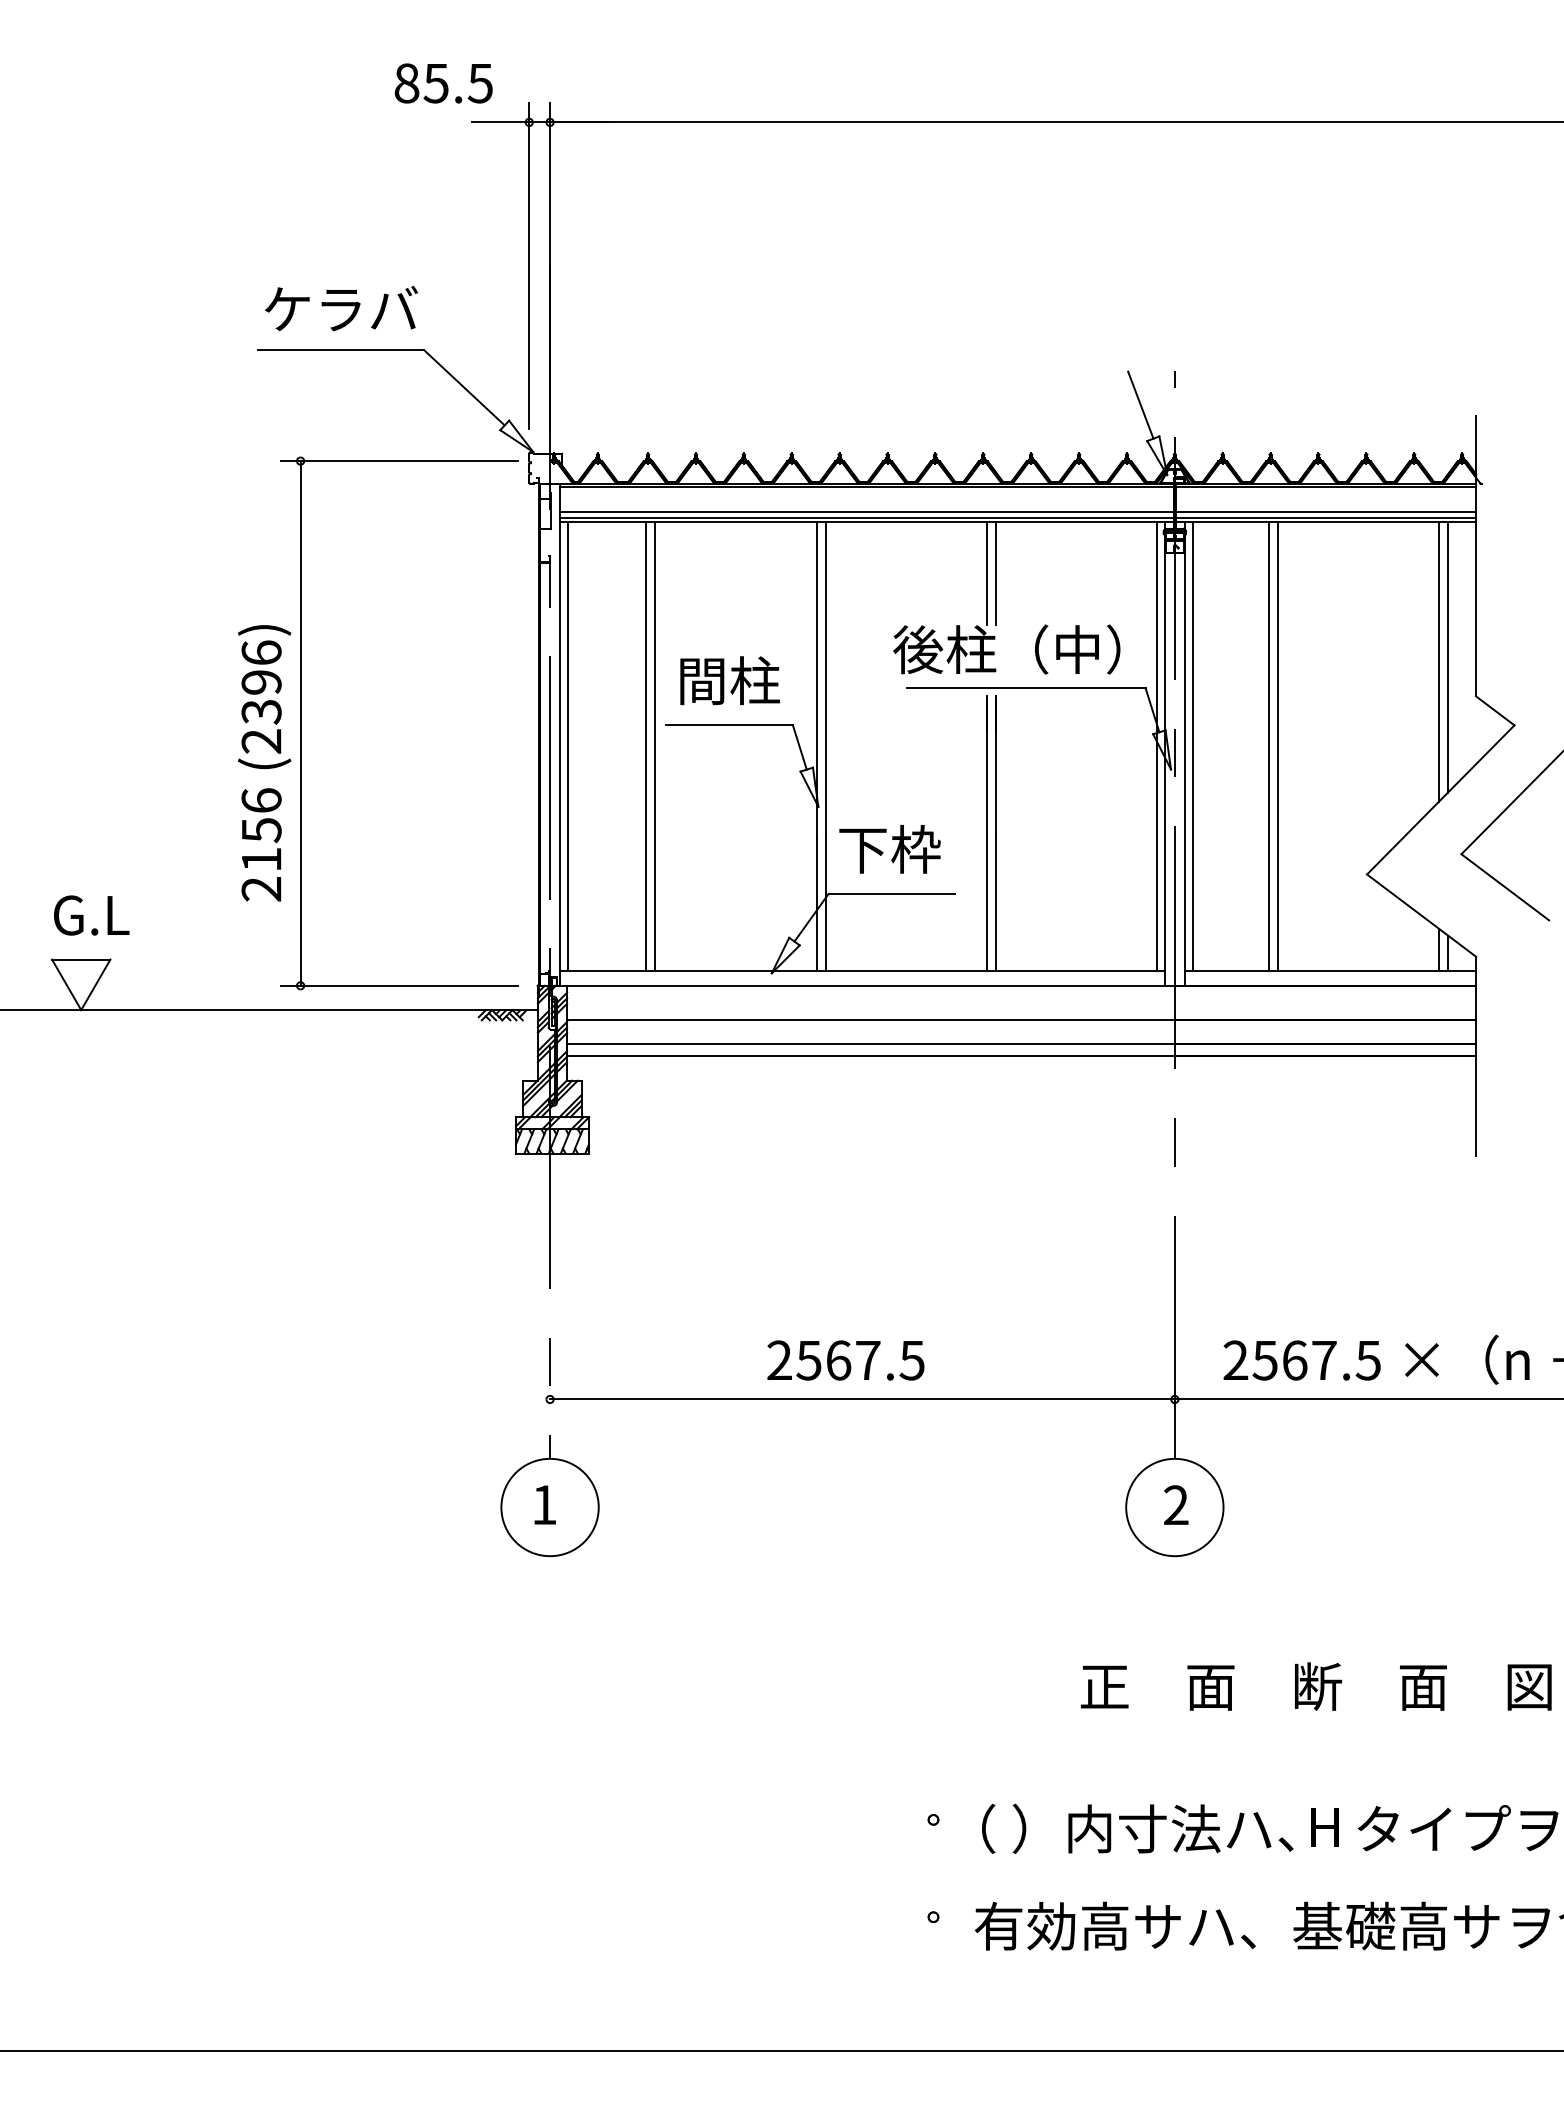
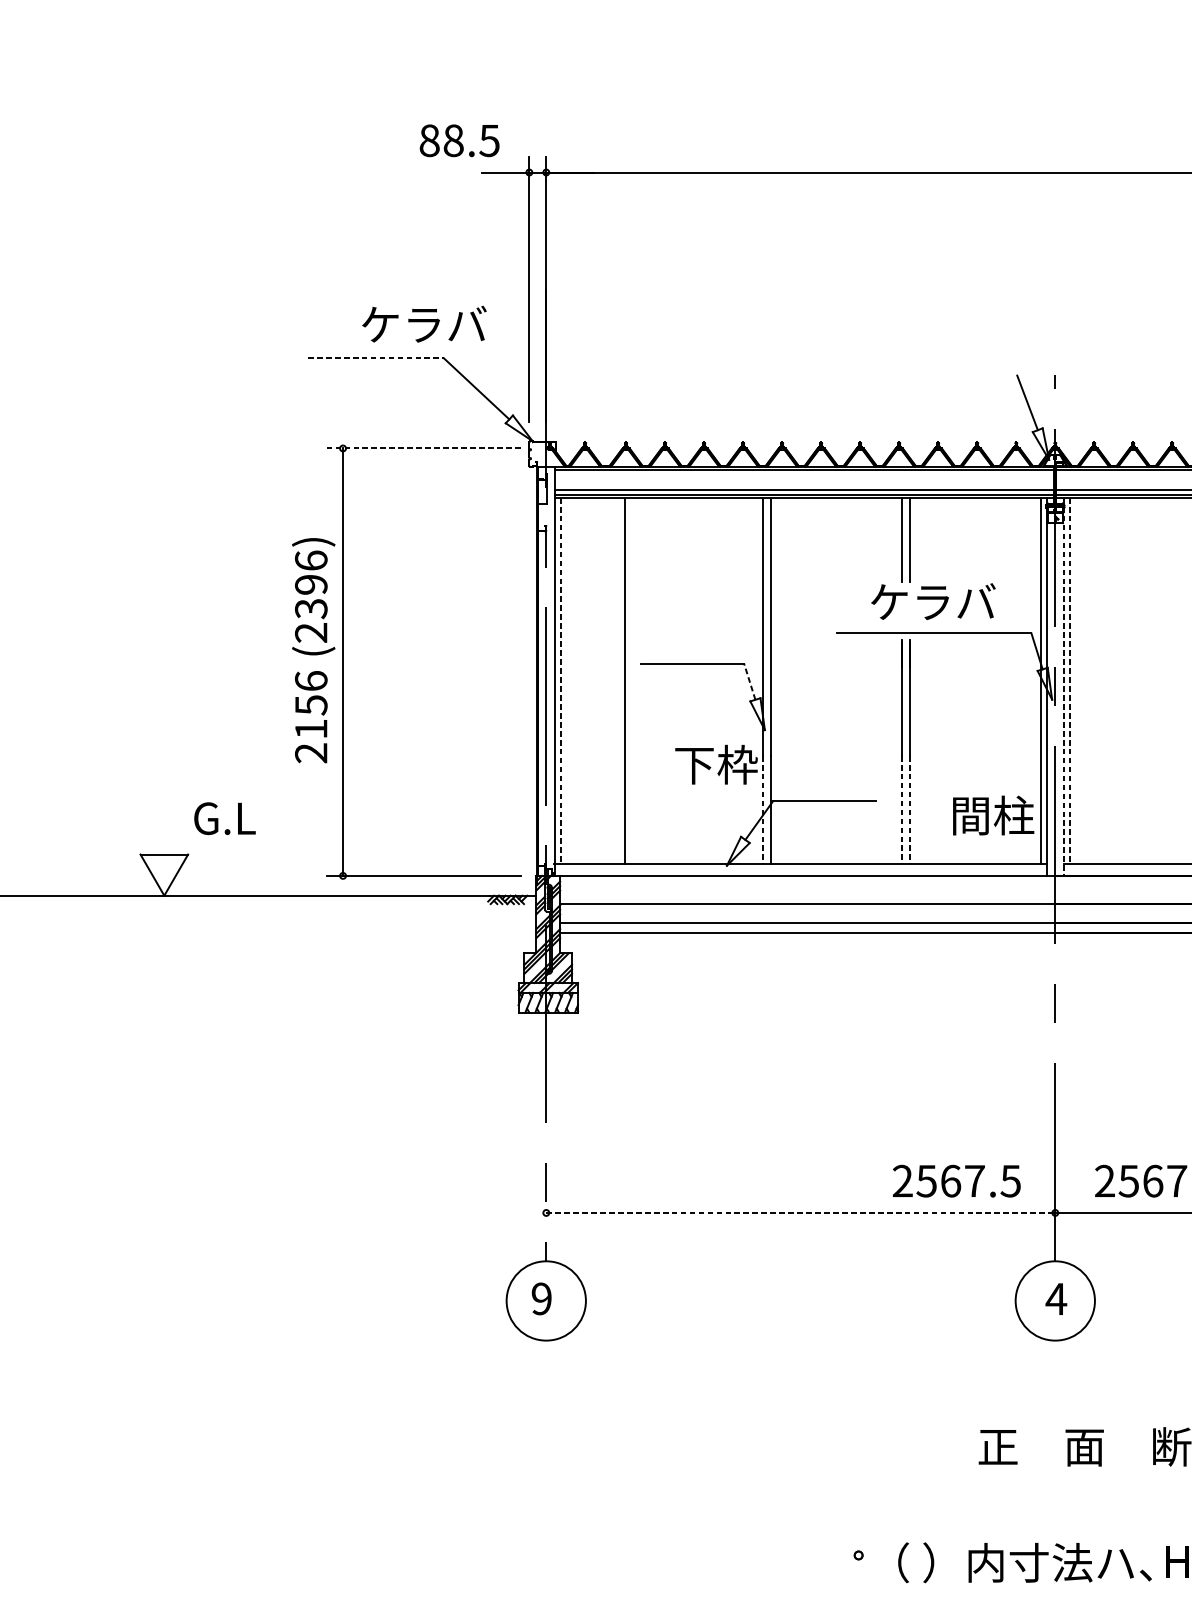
text: (435, 83) -> (452, 140), 85.5 -> 88.5
text: (341, 308) -> (424, 324), moved
line: (341, 350) -> (376, 358), solid -> dashed
line: (399, 461) -> (423, 448), solid -> dashed
text: (1006, 649) -> (918, 601), 後柱（中） -> ケラバ
text: (729, 680) -> (993, 815), moved
line: (567, 746) -> (560, 680), solid -> dashed
line: (655, 746) -> (632, 680), removed
line: (1192, 746) -> (1069, 680), solid -> dashed
line: (1268, 746) -> (1131, 680), removed
line: (1277, 746) -> (1138, 680), removed
line: (799, 747) -> (749, 681), solid -> dashed
line: (1185, 754) -> (1063, 687), solid -> dashed
text: (264, 763) -> (313, 650), moved
text: (889, 849) -> (716, 764), moved
line: (816, 905) -> (763, 810), solid -> dashed
line: (986, 905) -> (901, 810), solid -> dashed
line: (995, 905) -> (909, 810), solid -> dashed
text: (91, 915) -> (224, 818), moved
text: (845, 1360) -> (956, 1181), moved
line: (862, 1399) -> (800, 1212), solid -> dashed
text: (544, 1504) -> (541, 1298), 1 -> 9
text: (1175, 1504) -> (1055, 1298), 2 -> 4

